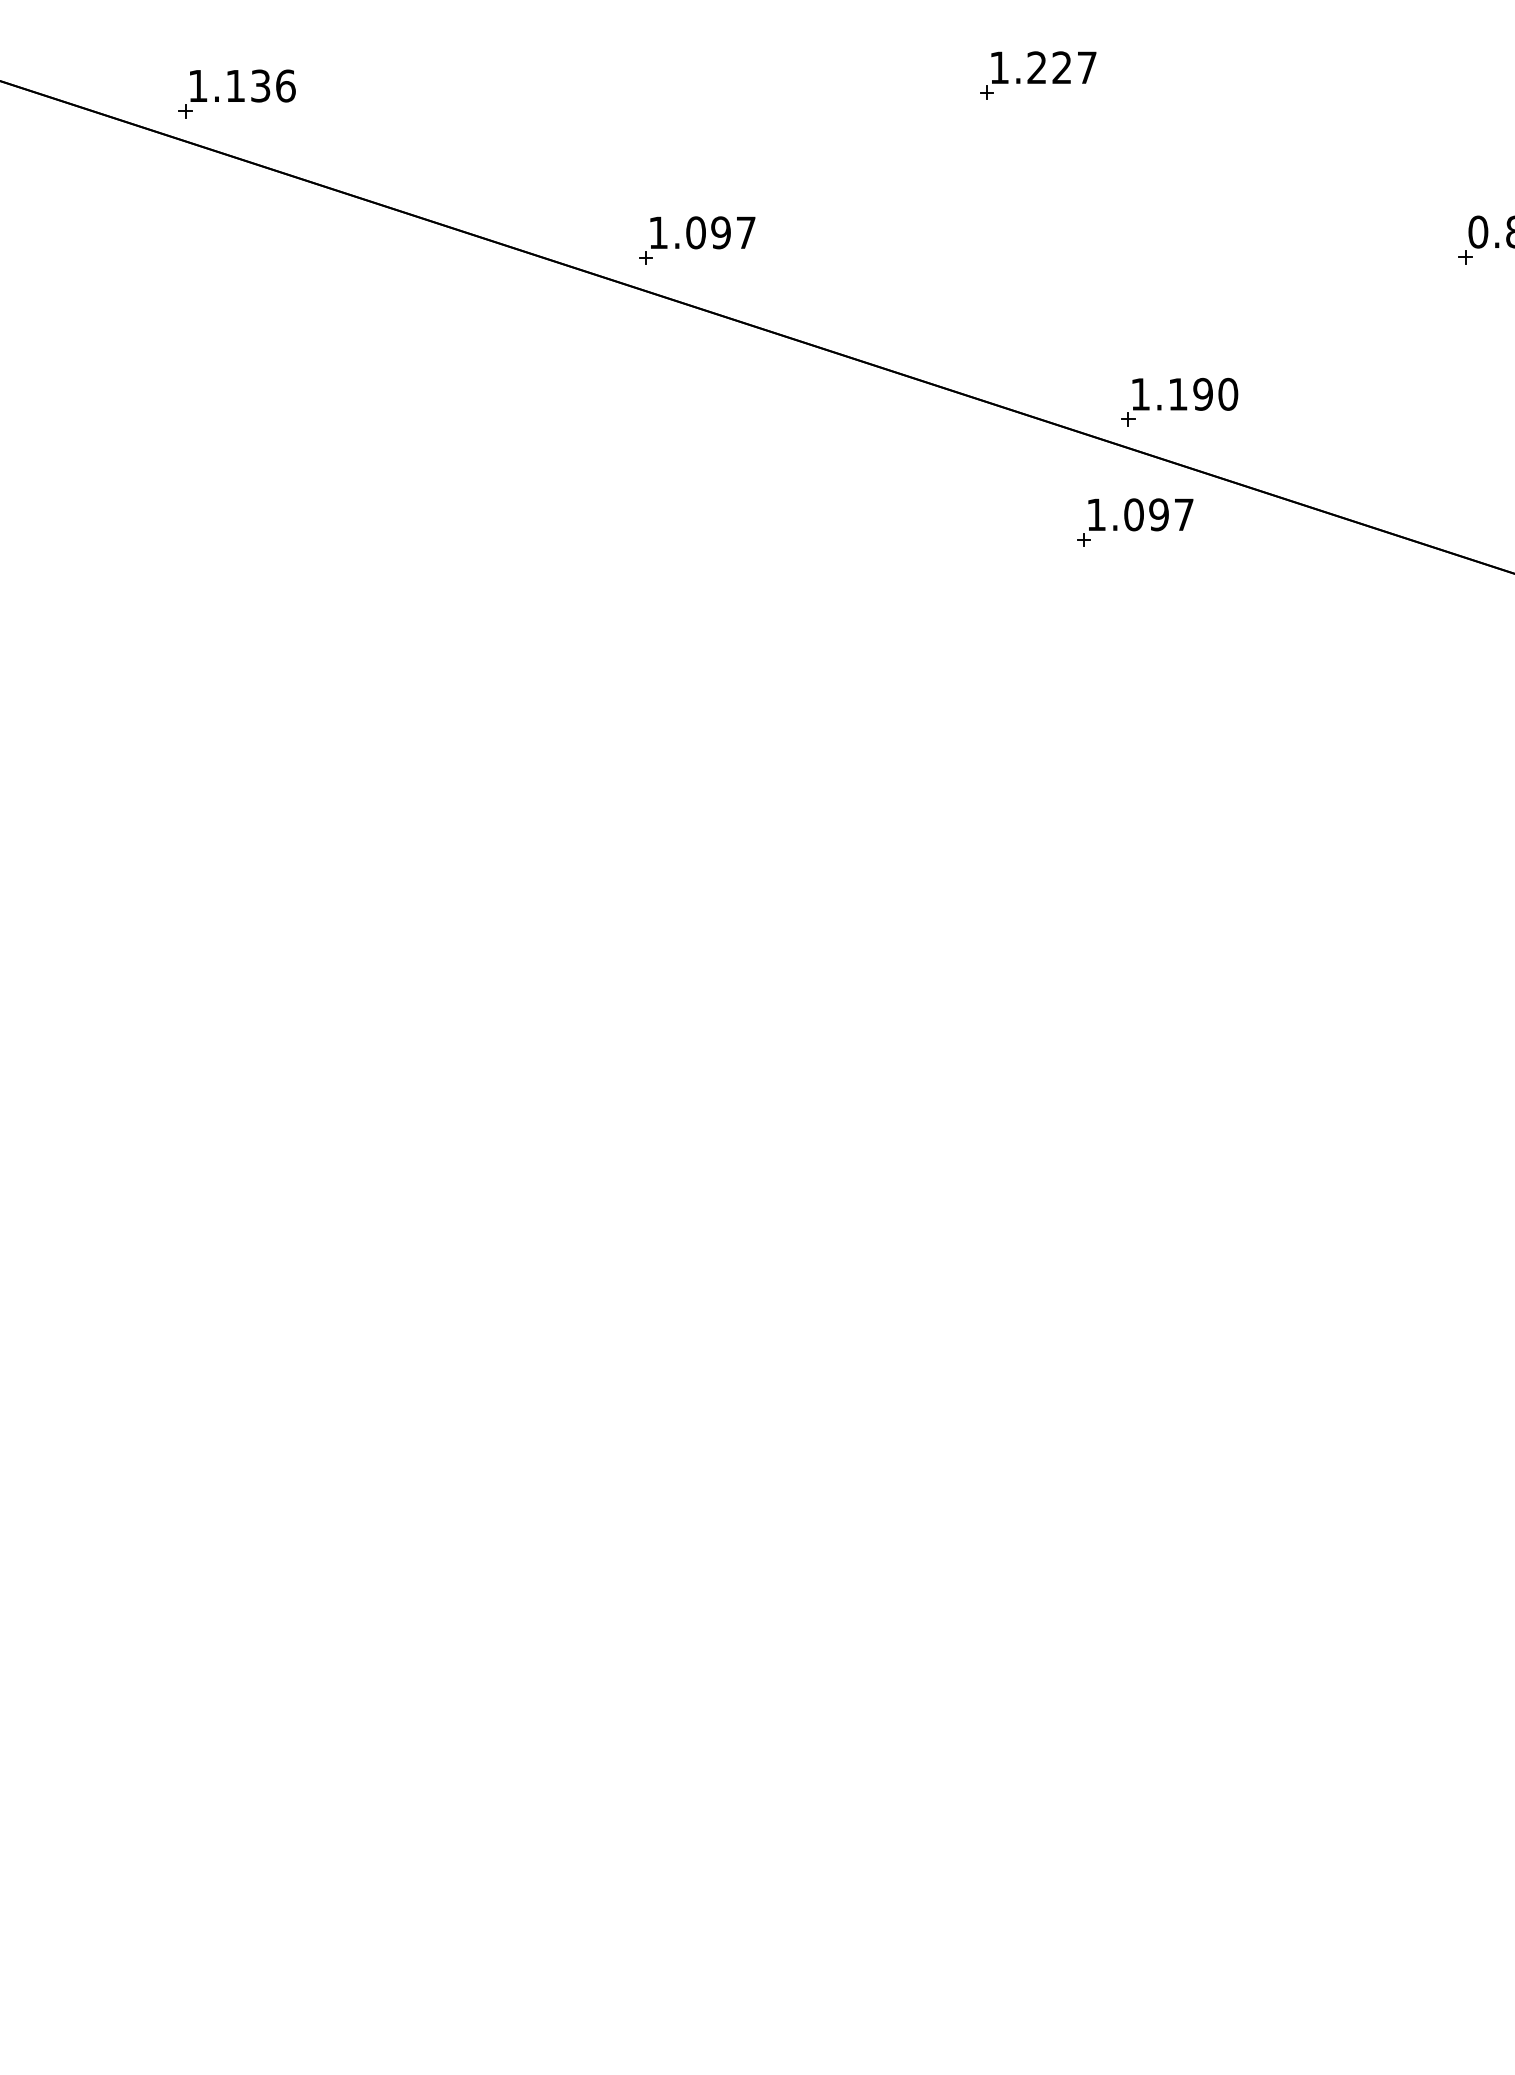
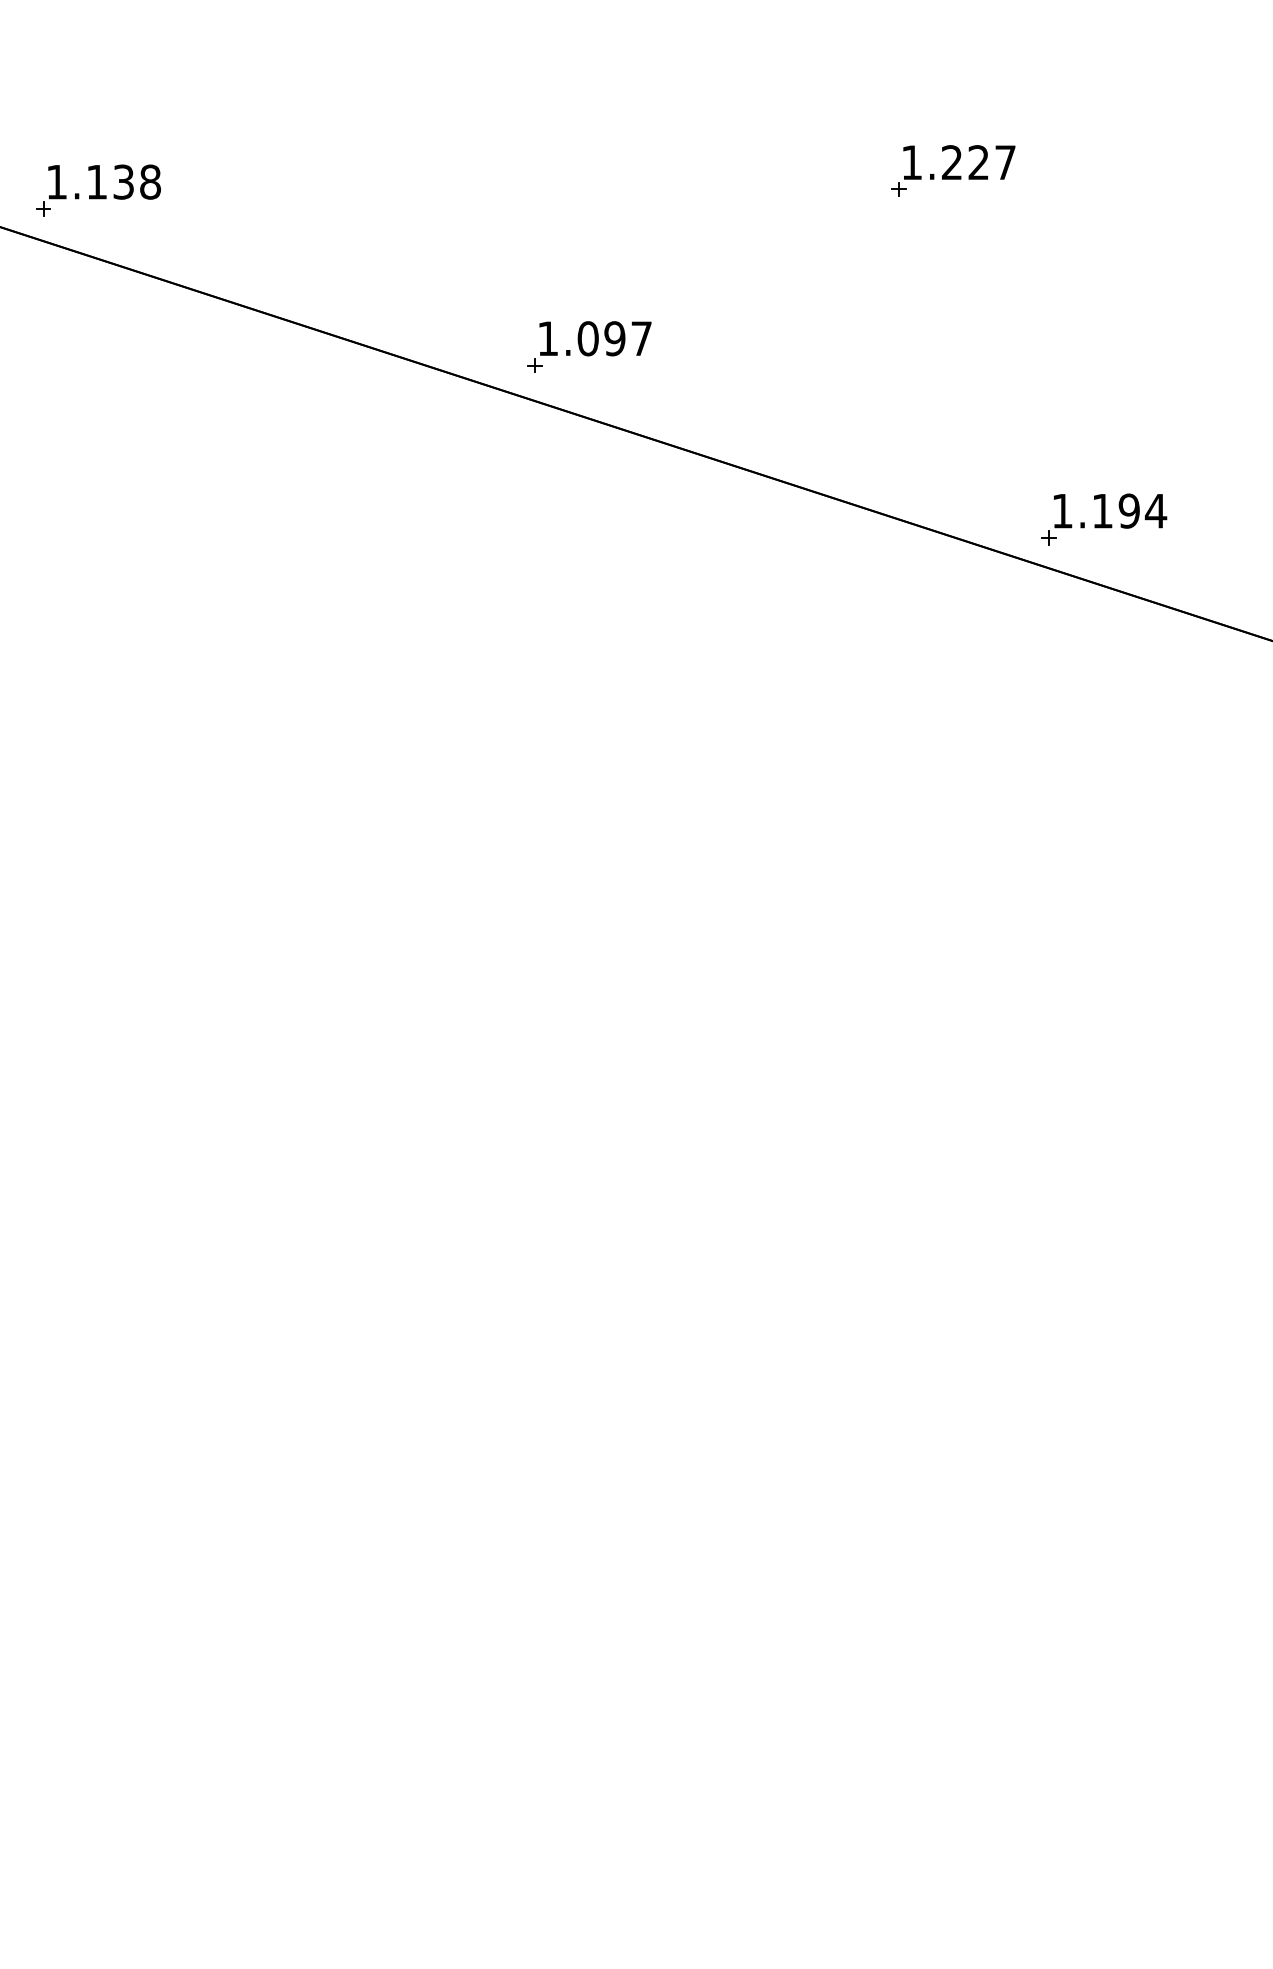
text: (285, 85) -> (150, 181), 1.136 -> 1.138
text: (1227, 393) -> (1155, 510), 1.190 -> 1.194
part: (1135, 522) -> (1057, 647), removed

